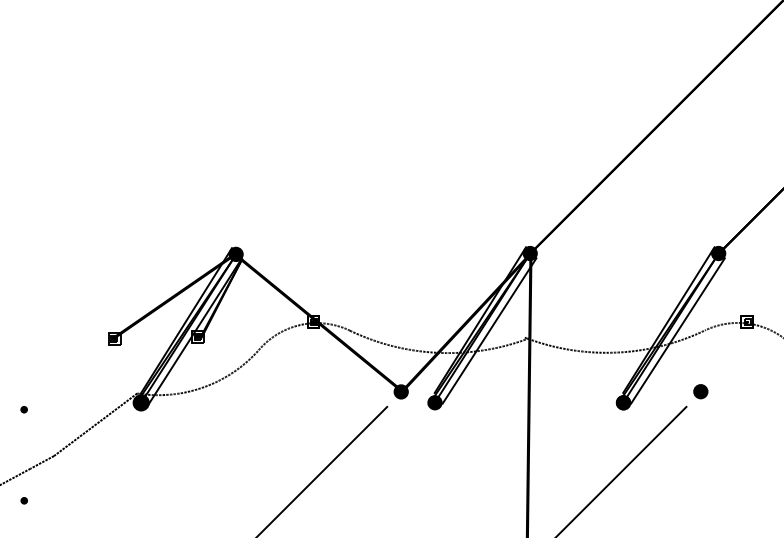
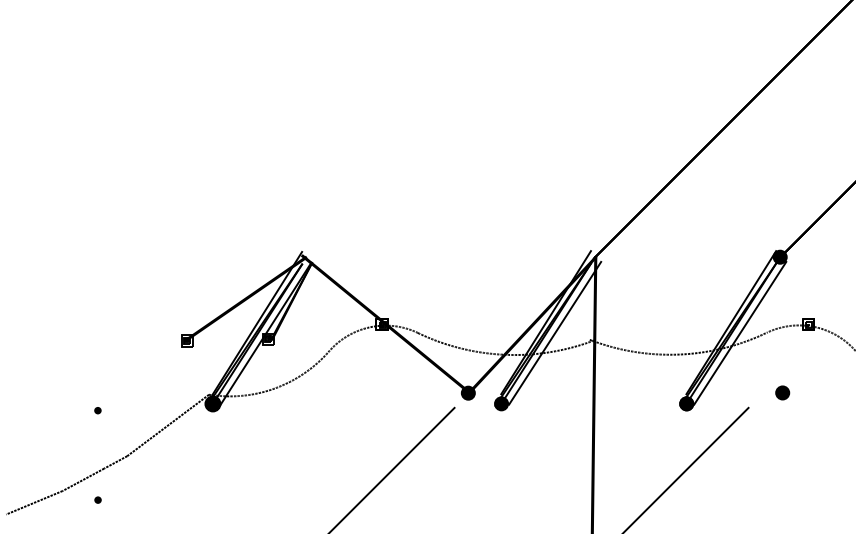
fill: (529, 252) -> (594, 256), removed
fill: (235, 253) -> (305, 257), removed
part: (700, 391) -> (782, 392), moved

